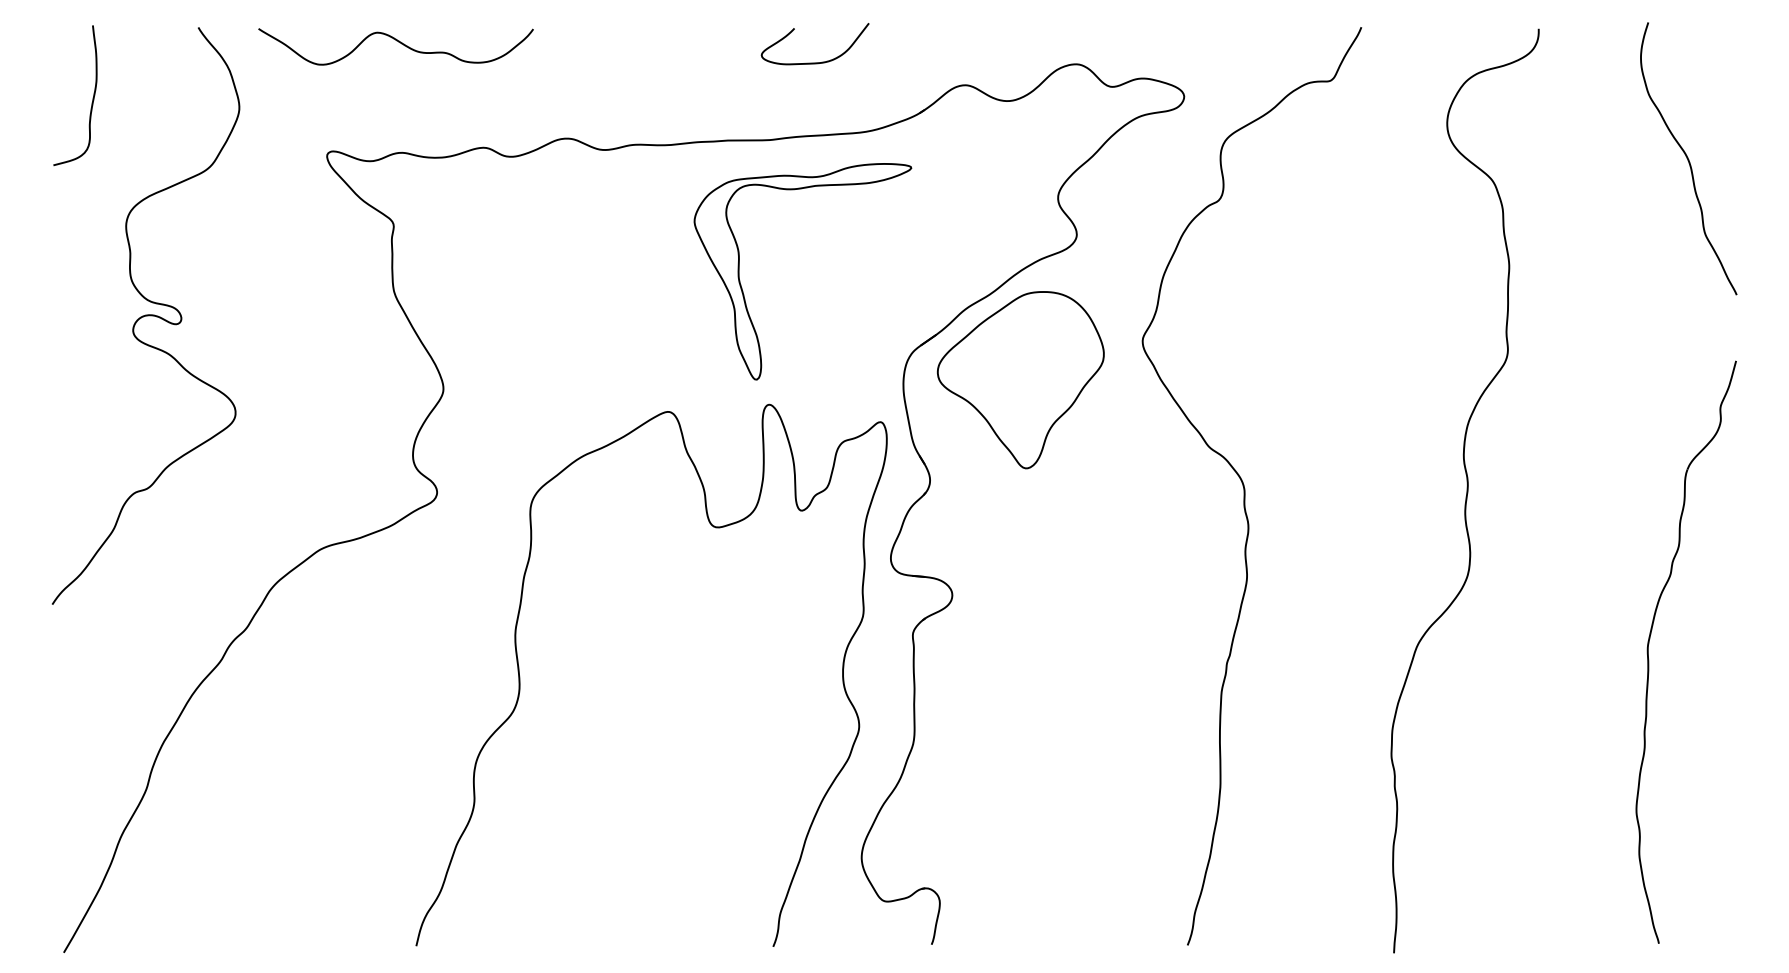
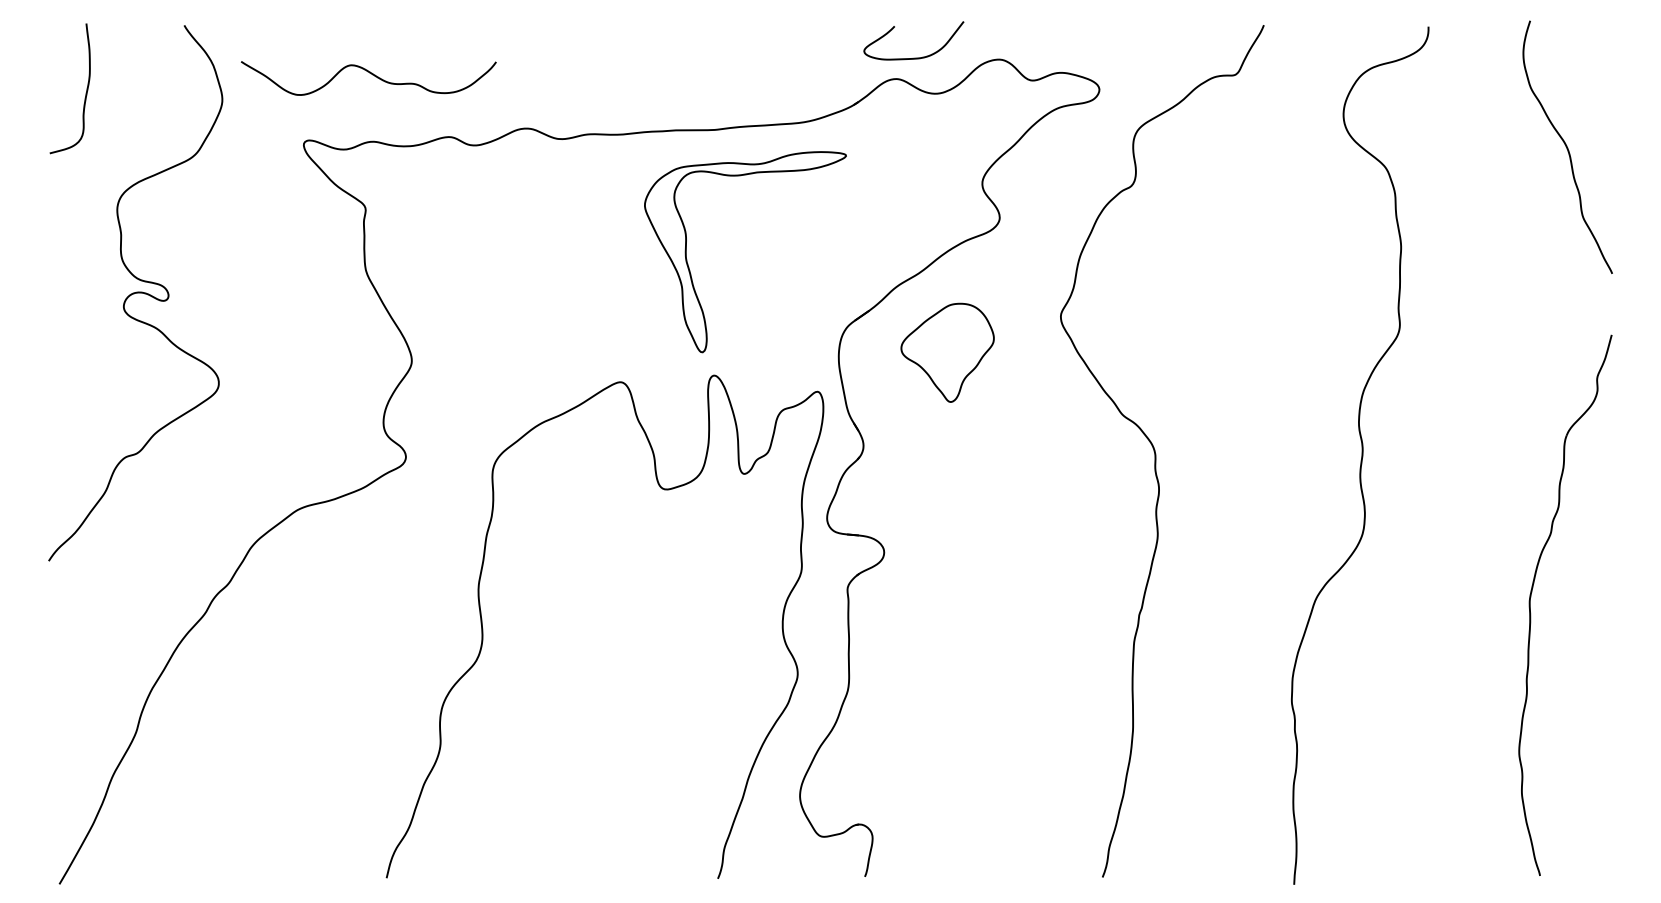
curve: (398, 42) -> (371, 74), moved
curve: (814, 62) -> (913, 57), moved
part: (1020, 379) -> (947, 352), size x0.6

